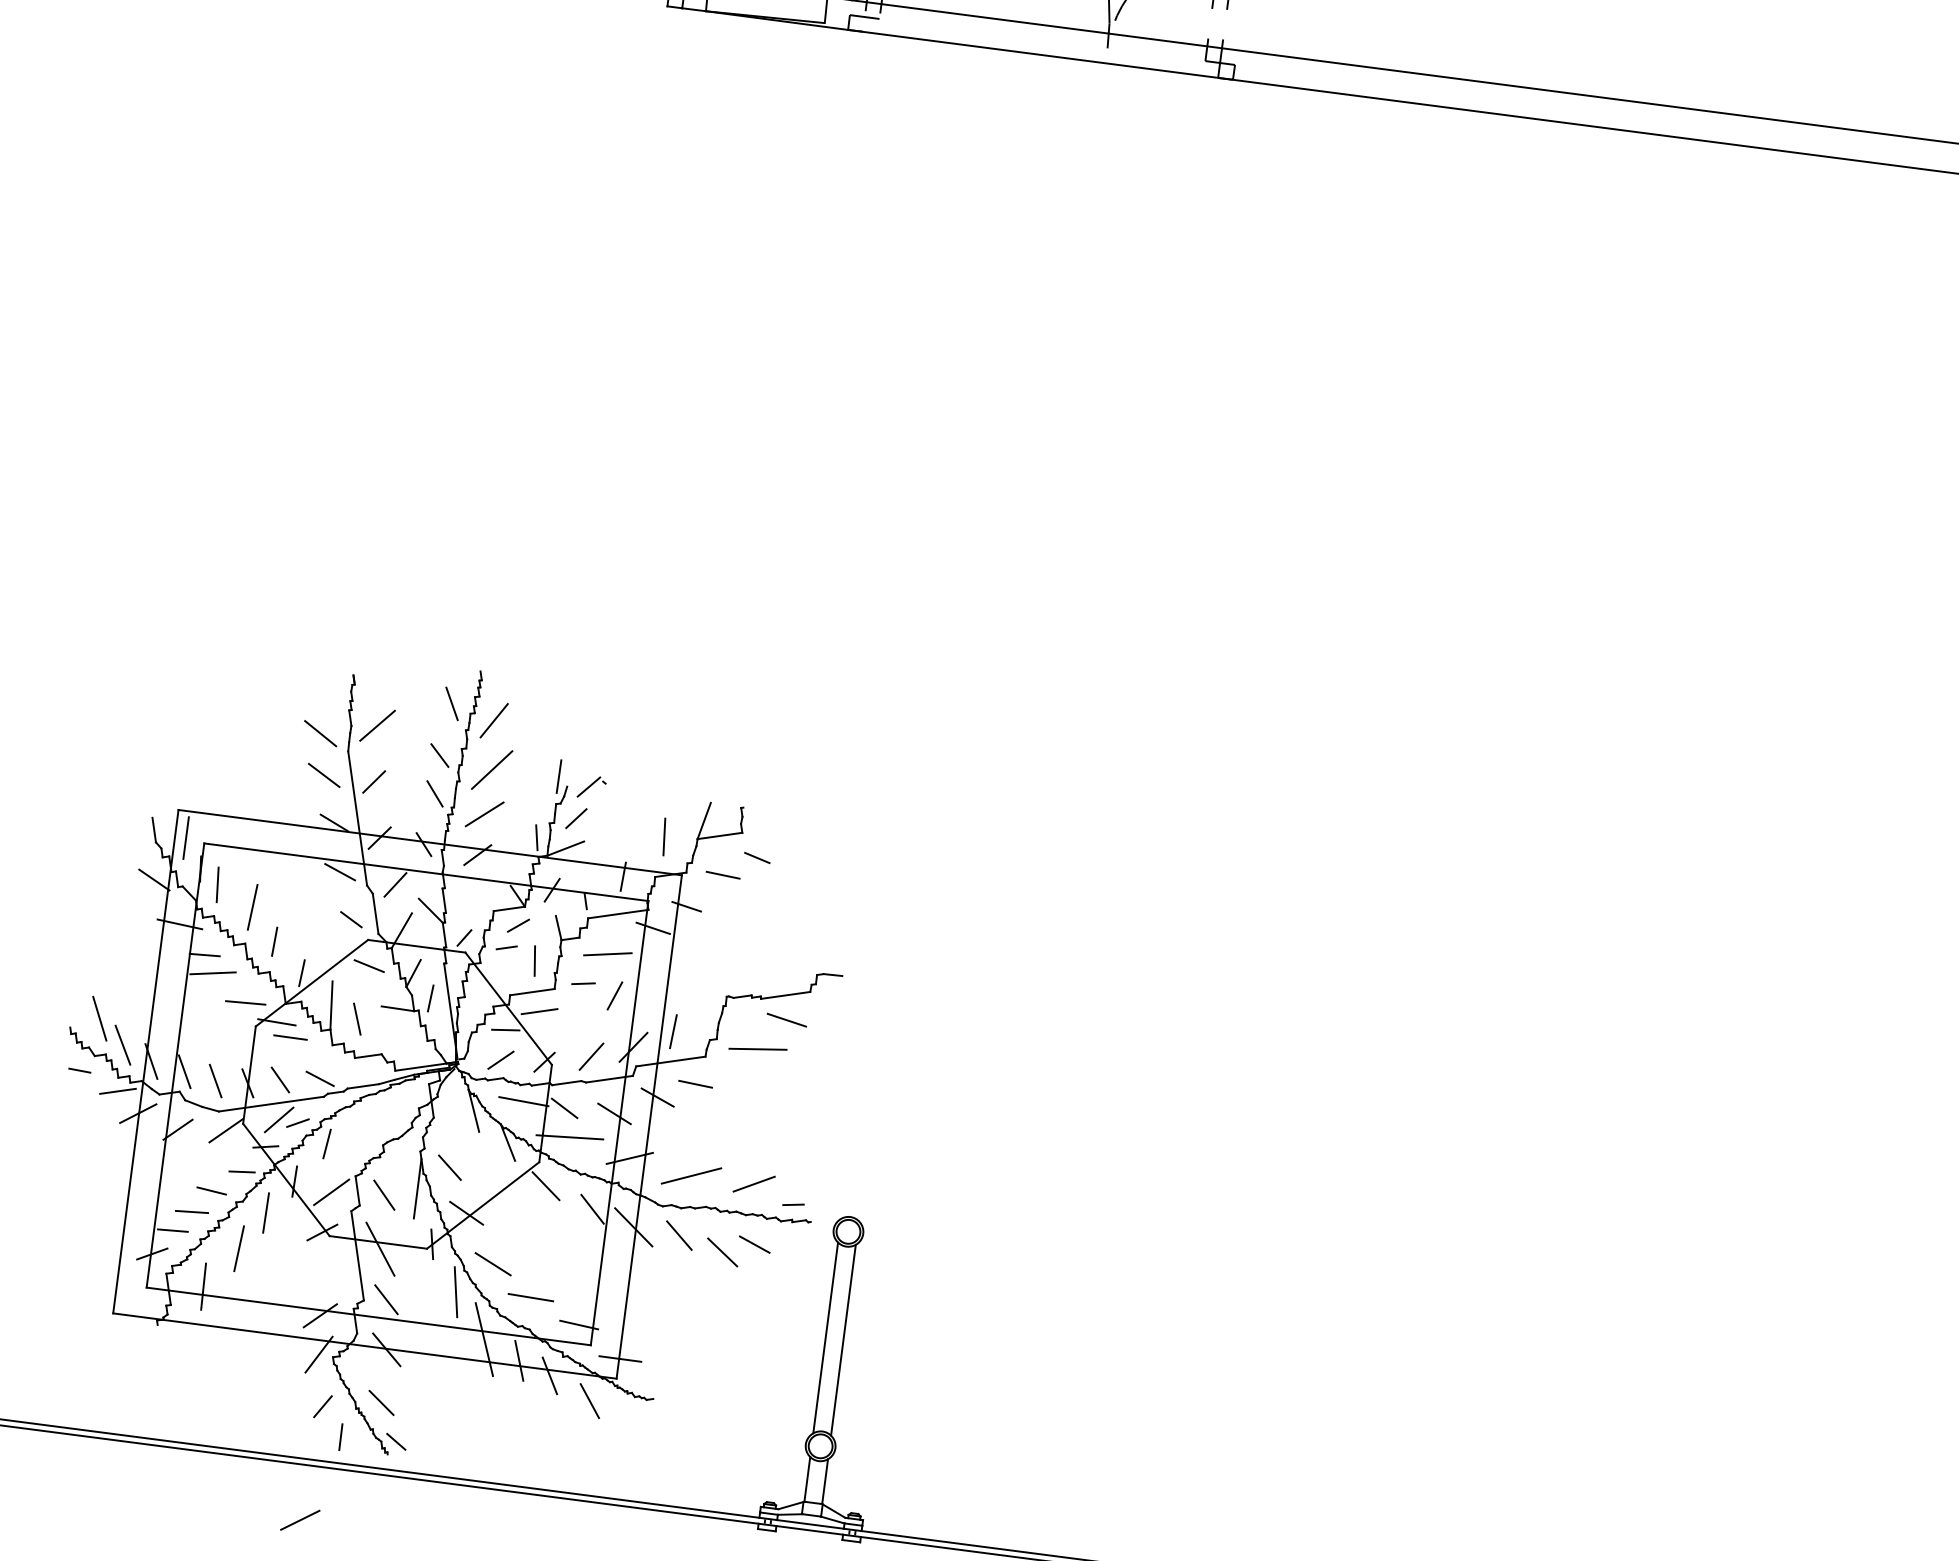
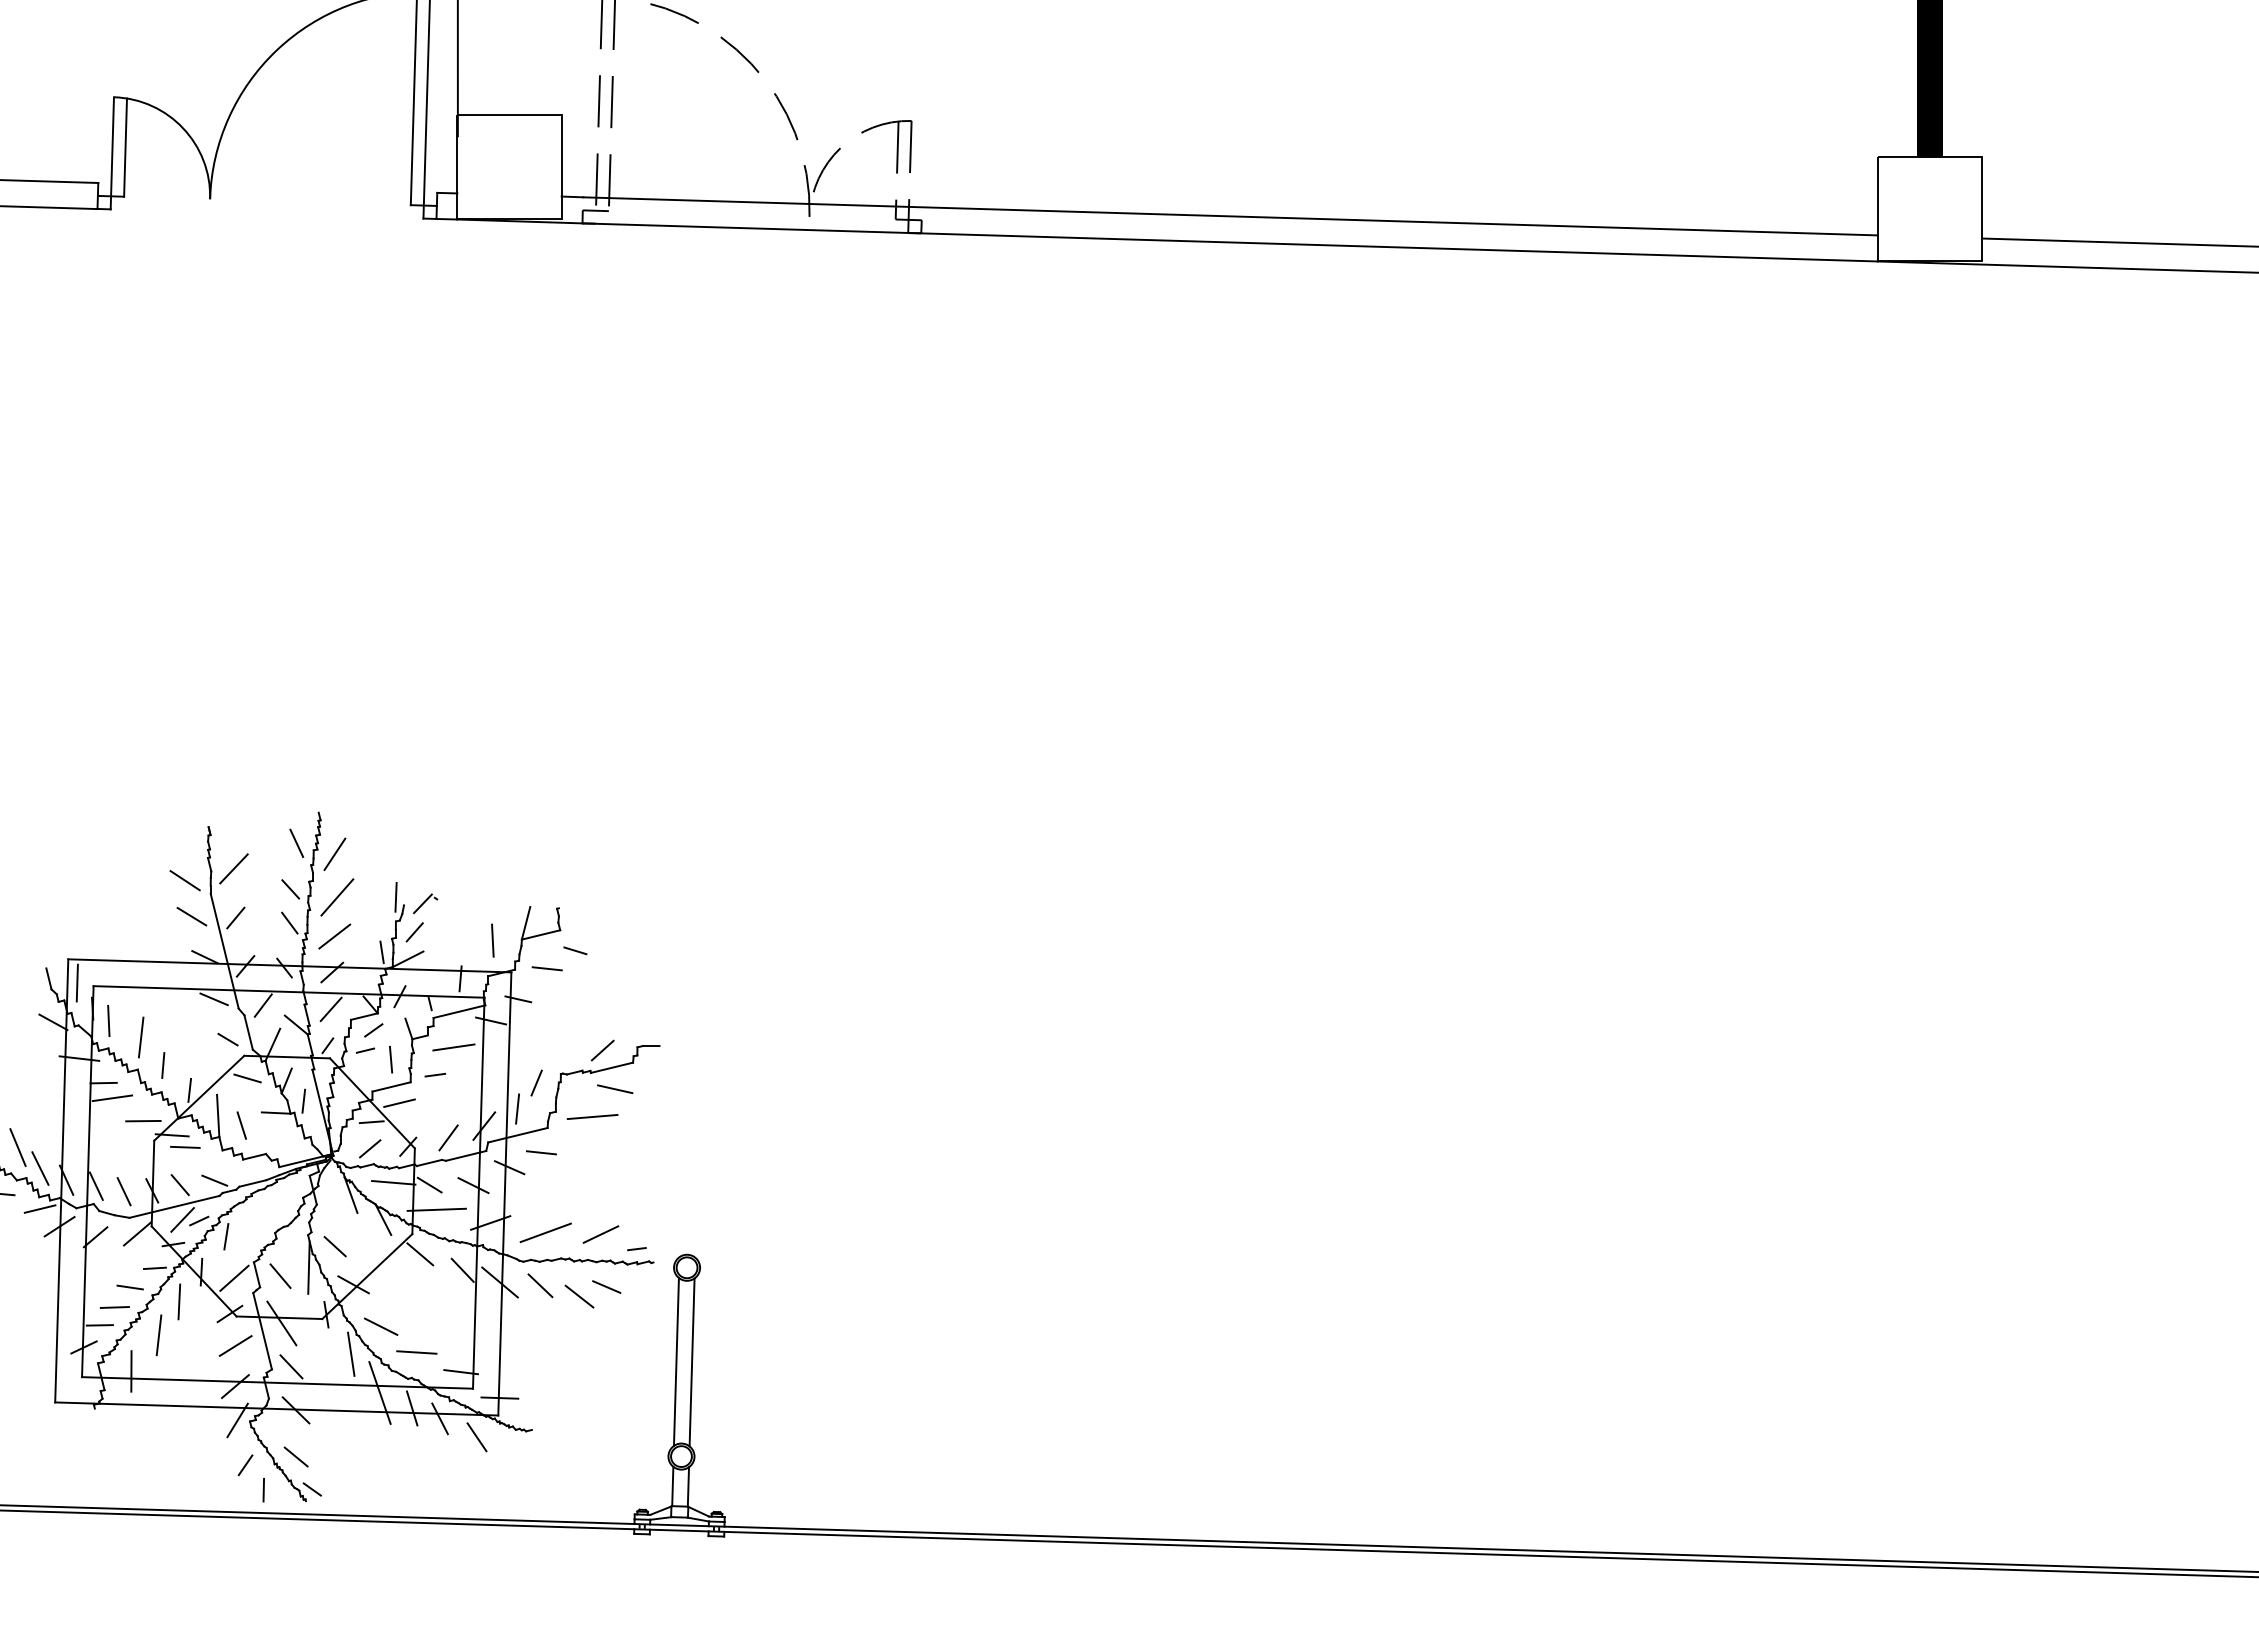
line: (471, 896) -> (330, 1009), added
line: (776, 974) -> (602, 1050), added
line: (614, 995) -> (536, 1082), moved
line: (300, 1519) -> (235, 1345), moved

